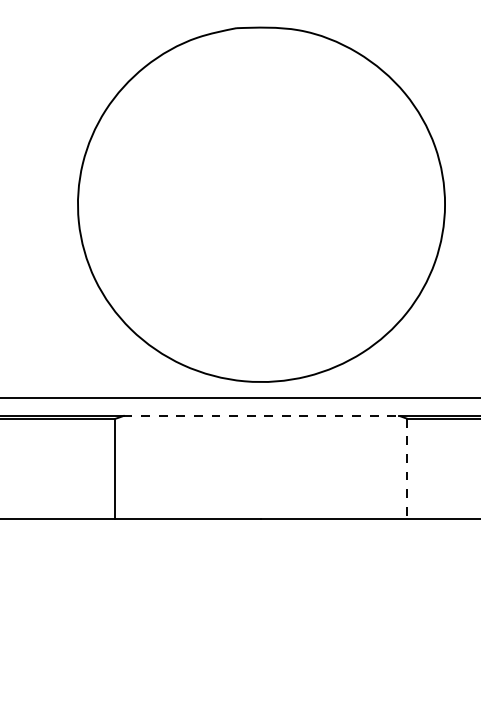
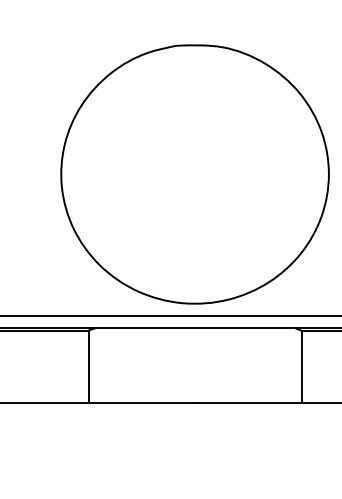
line: (261, 415) -> (195, 328), dashed -> solid
line: (407, 468) -> (301, 366), dashed -> solid

